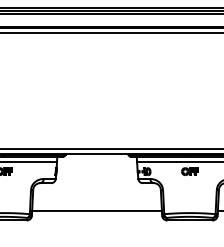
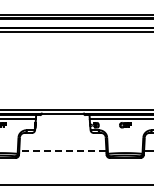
line: (96, 210) -> (62, 151), solid -> dashed

